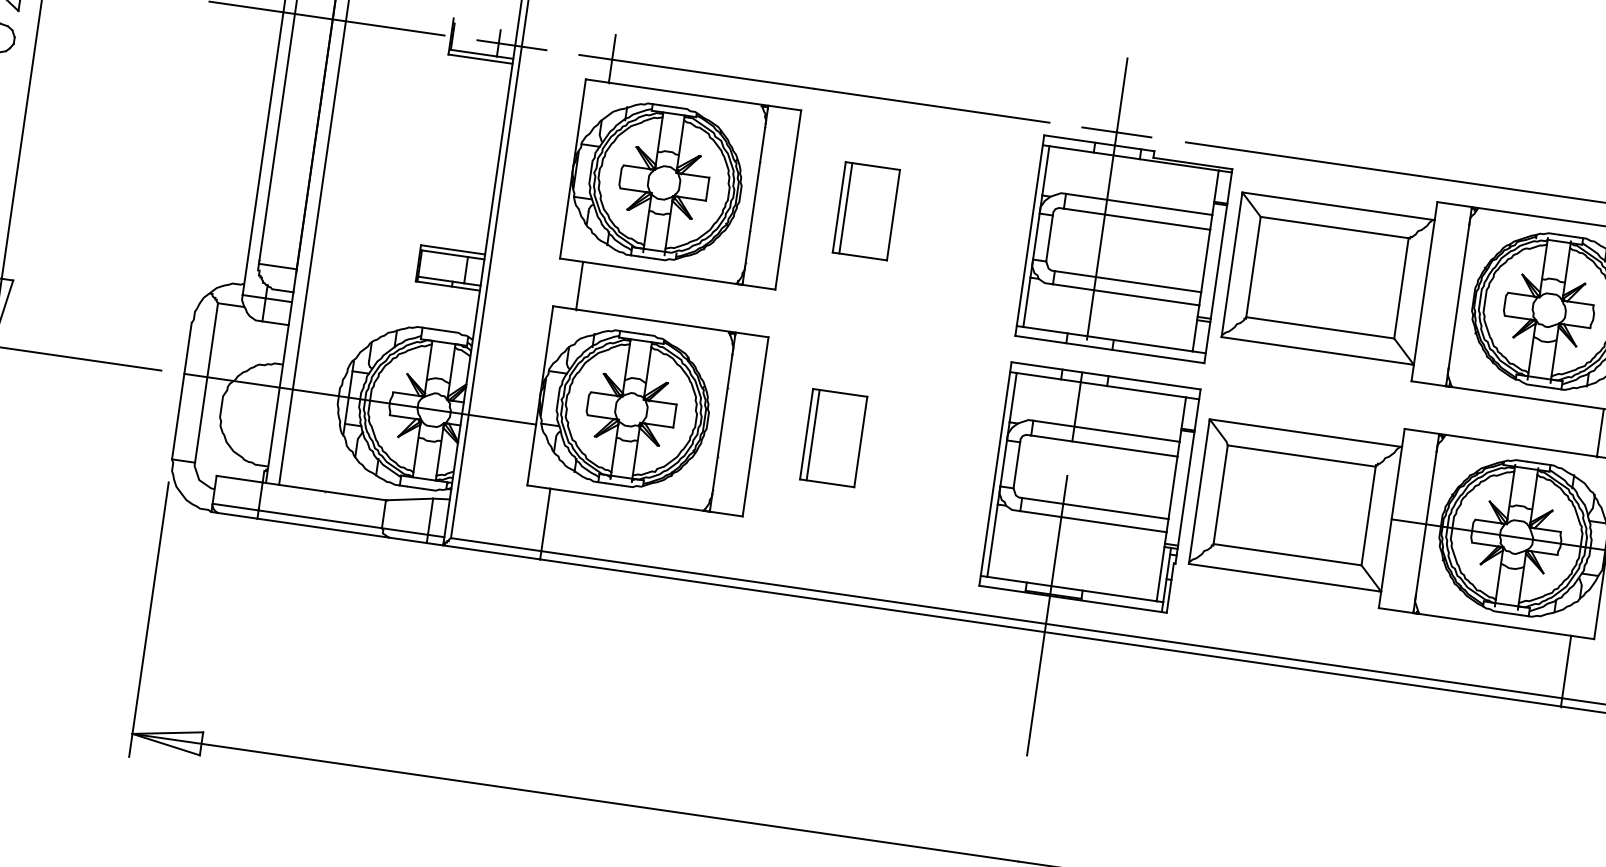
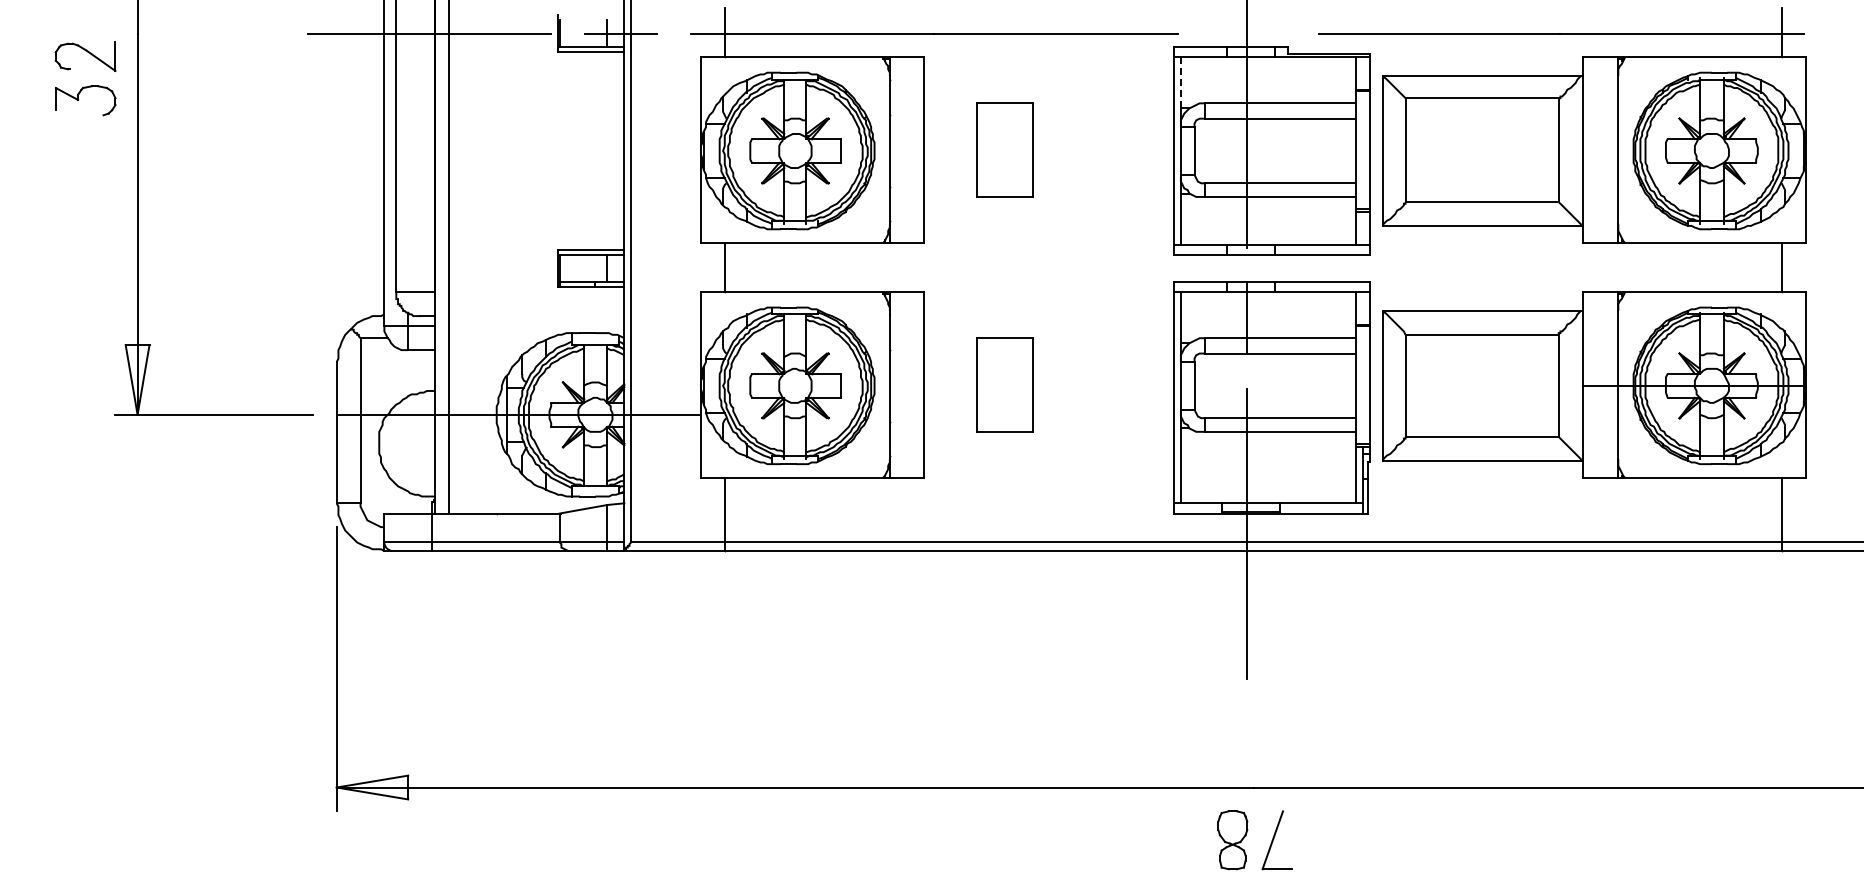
line: (1117, 132) -> (1247, 33), removed
line: (1045, 170) -> (1180, 82), solid -> dashed
line: (845, 207) -> (983, 149), removed
line: (813, 434) -> (983, 384), removed

